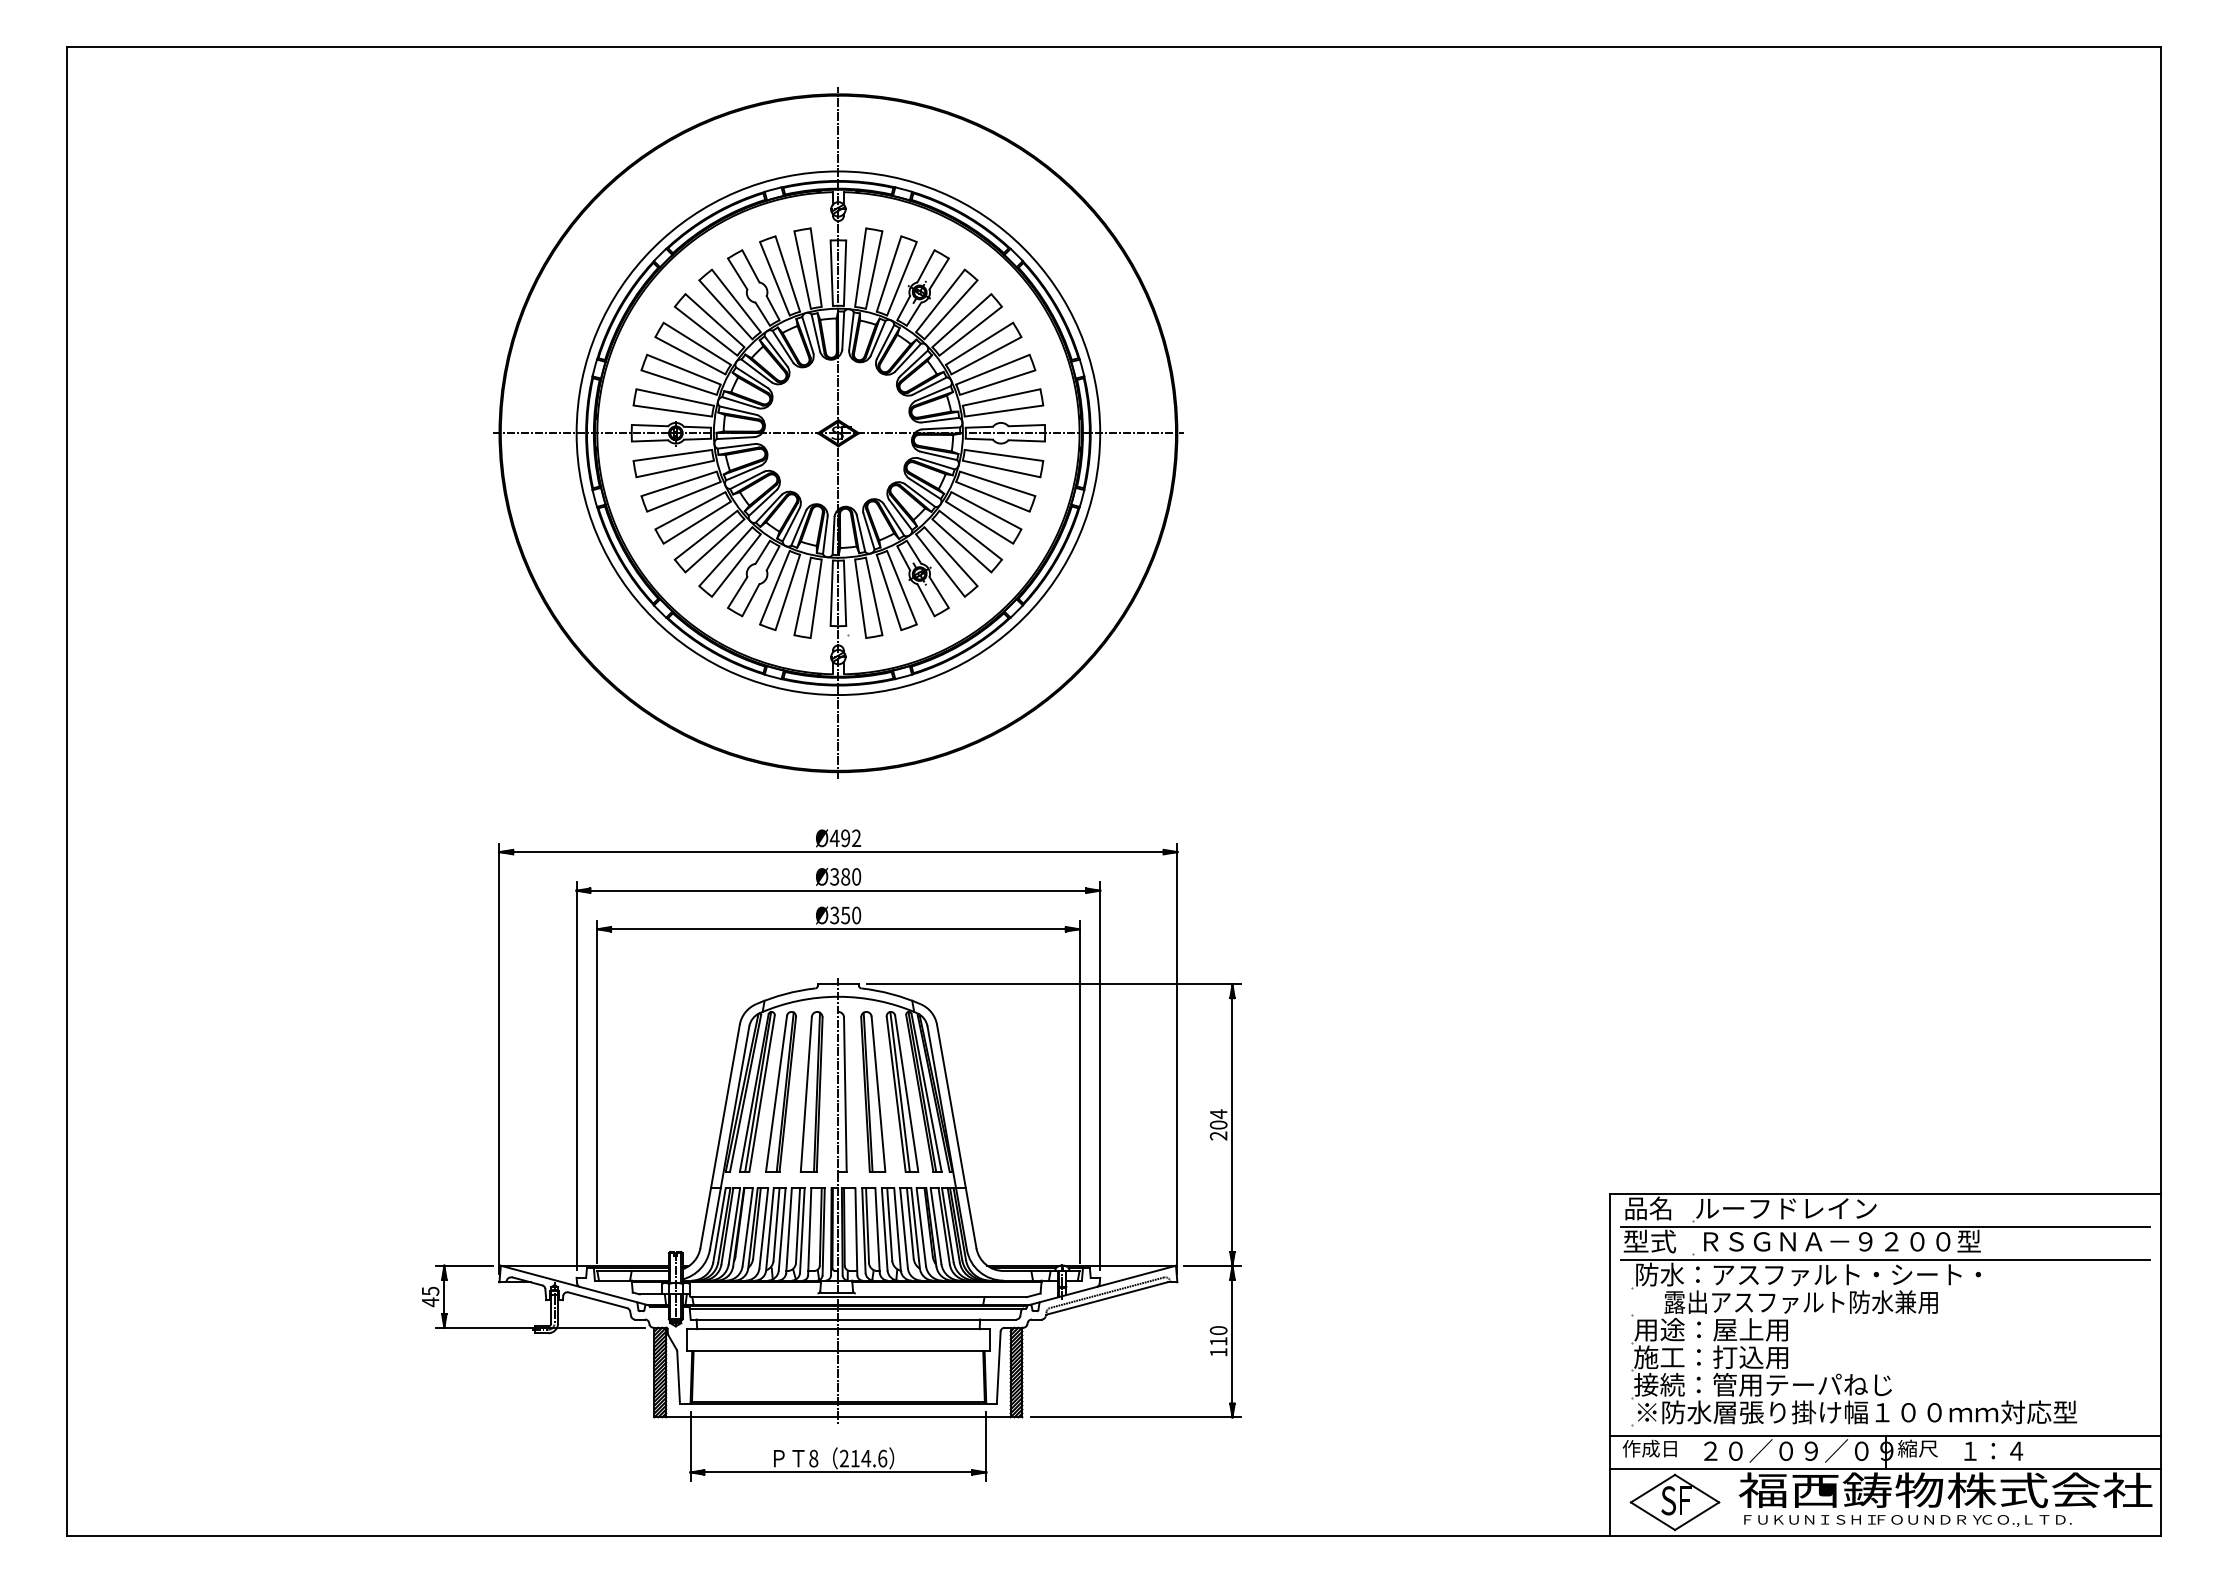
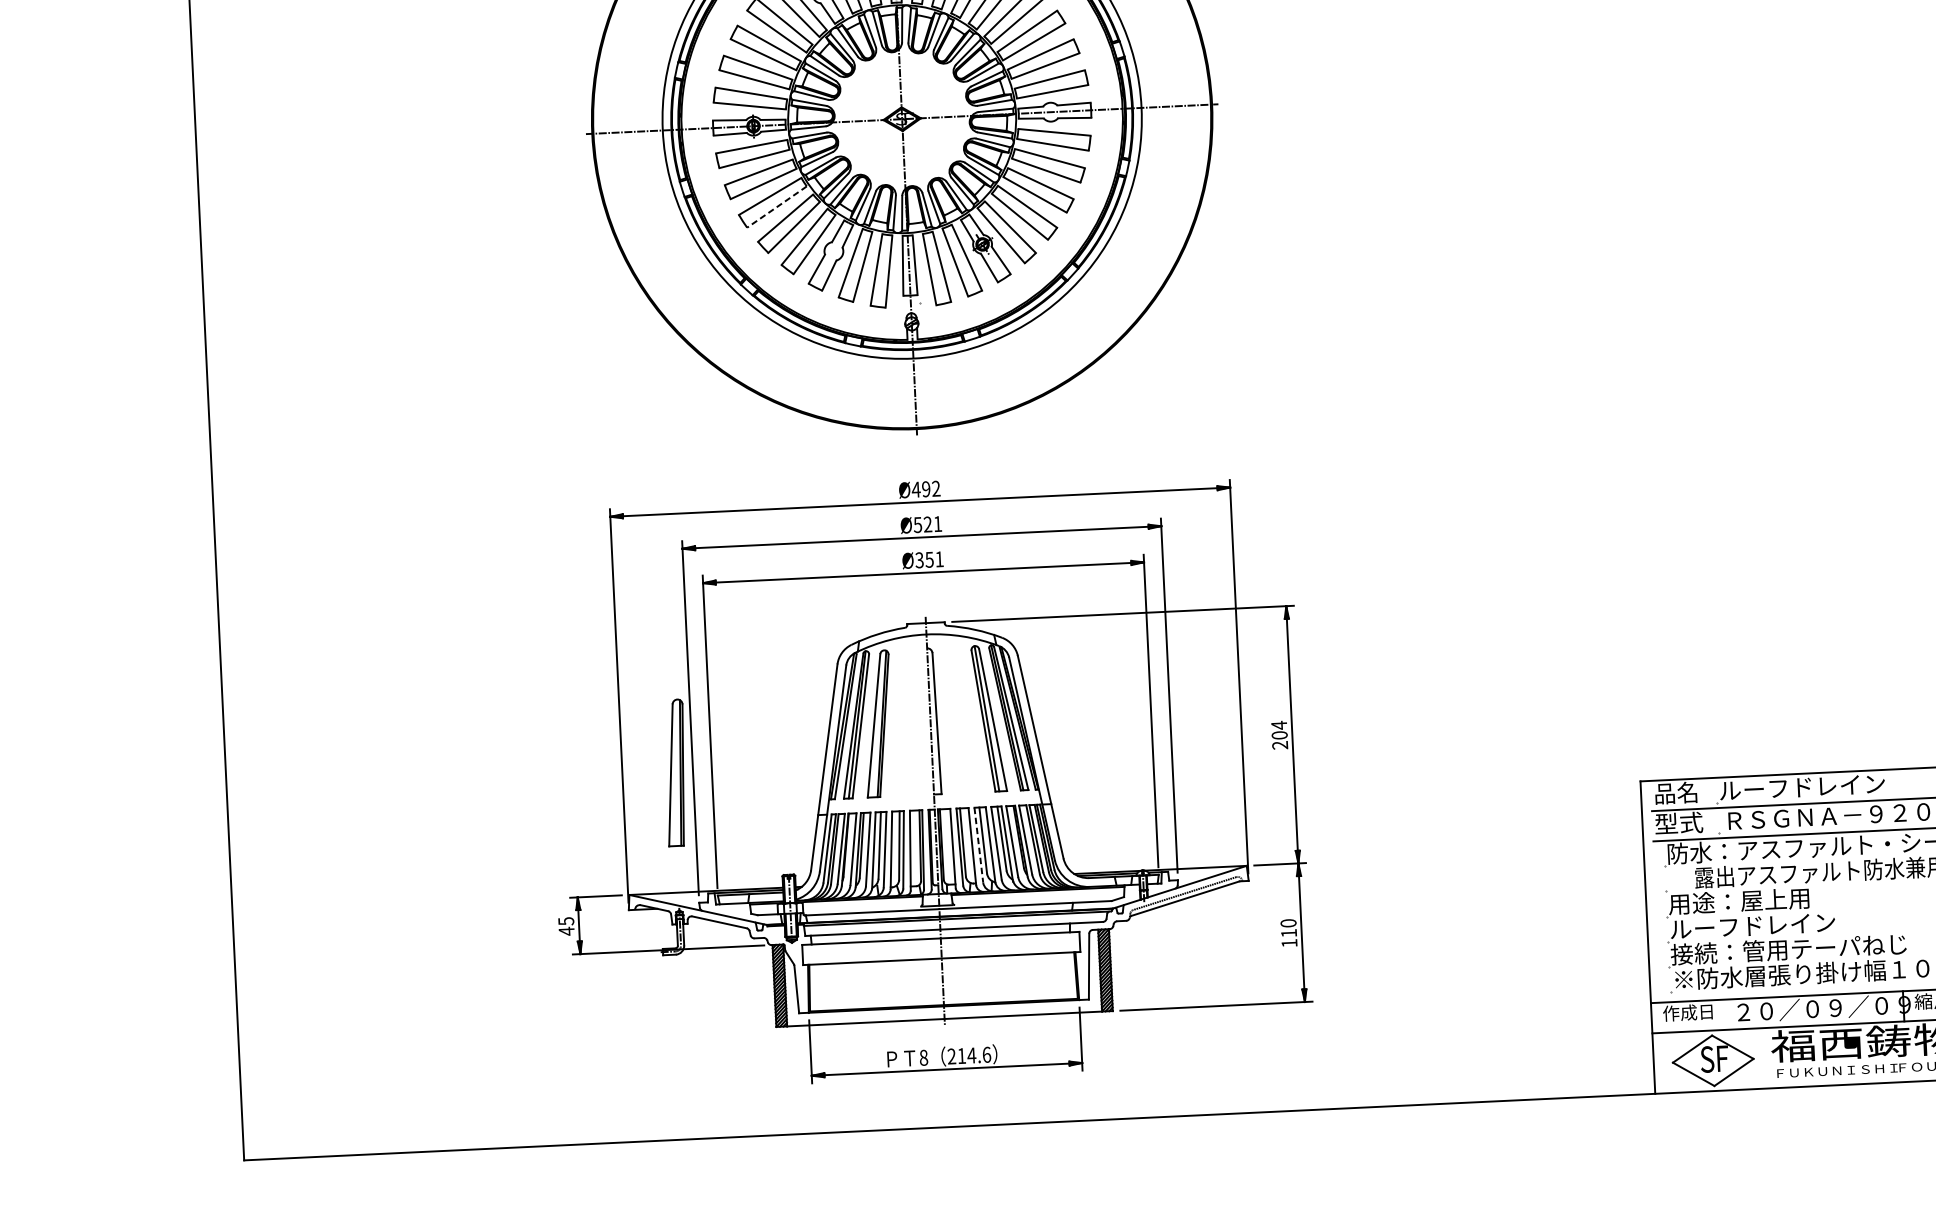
line: (697, 522) -> (777, 206), solid -> dashed
text: (845, 876) -> (927, 524), Ø380 -> Ø521
text: (856, 915) -> (939, 559), Ø350 -> Ø351
part: (811, 1091) -> (675, 772), moved
part: (873, 1091) -> (962, 719), removed
line: (884, 1229) -> (978, 845), solid -> dashed
text: (1724, 1357) -> (1752, 926), 施工：打込用 -> ルーフドレイン

